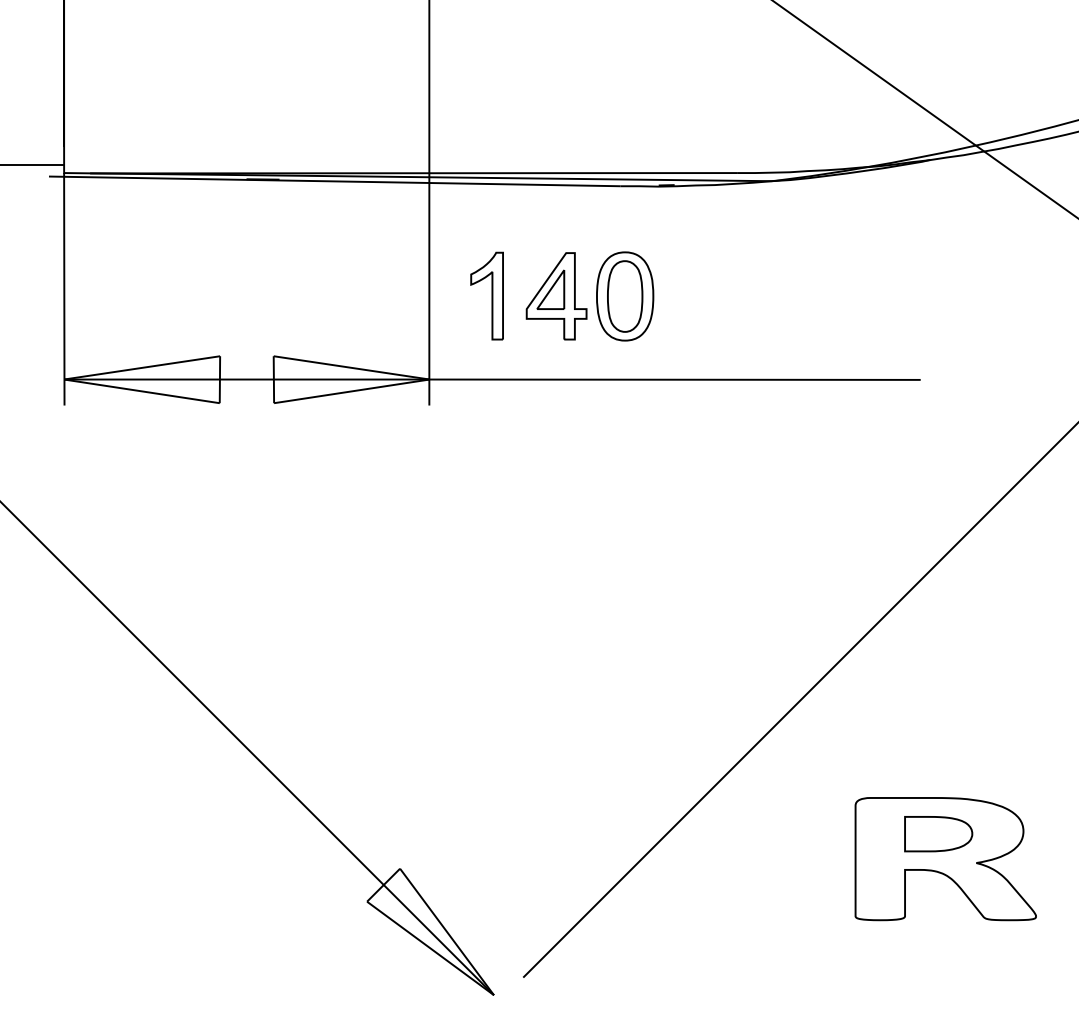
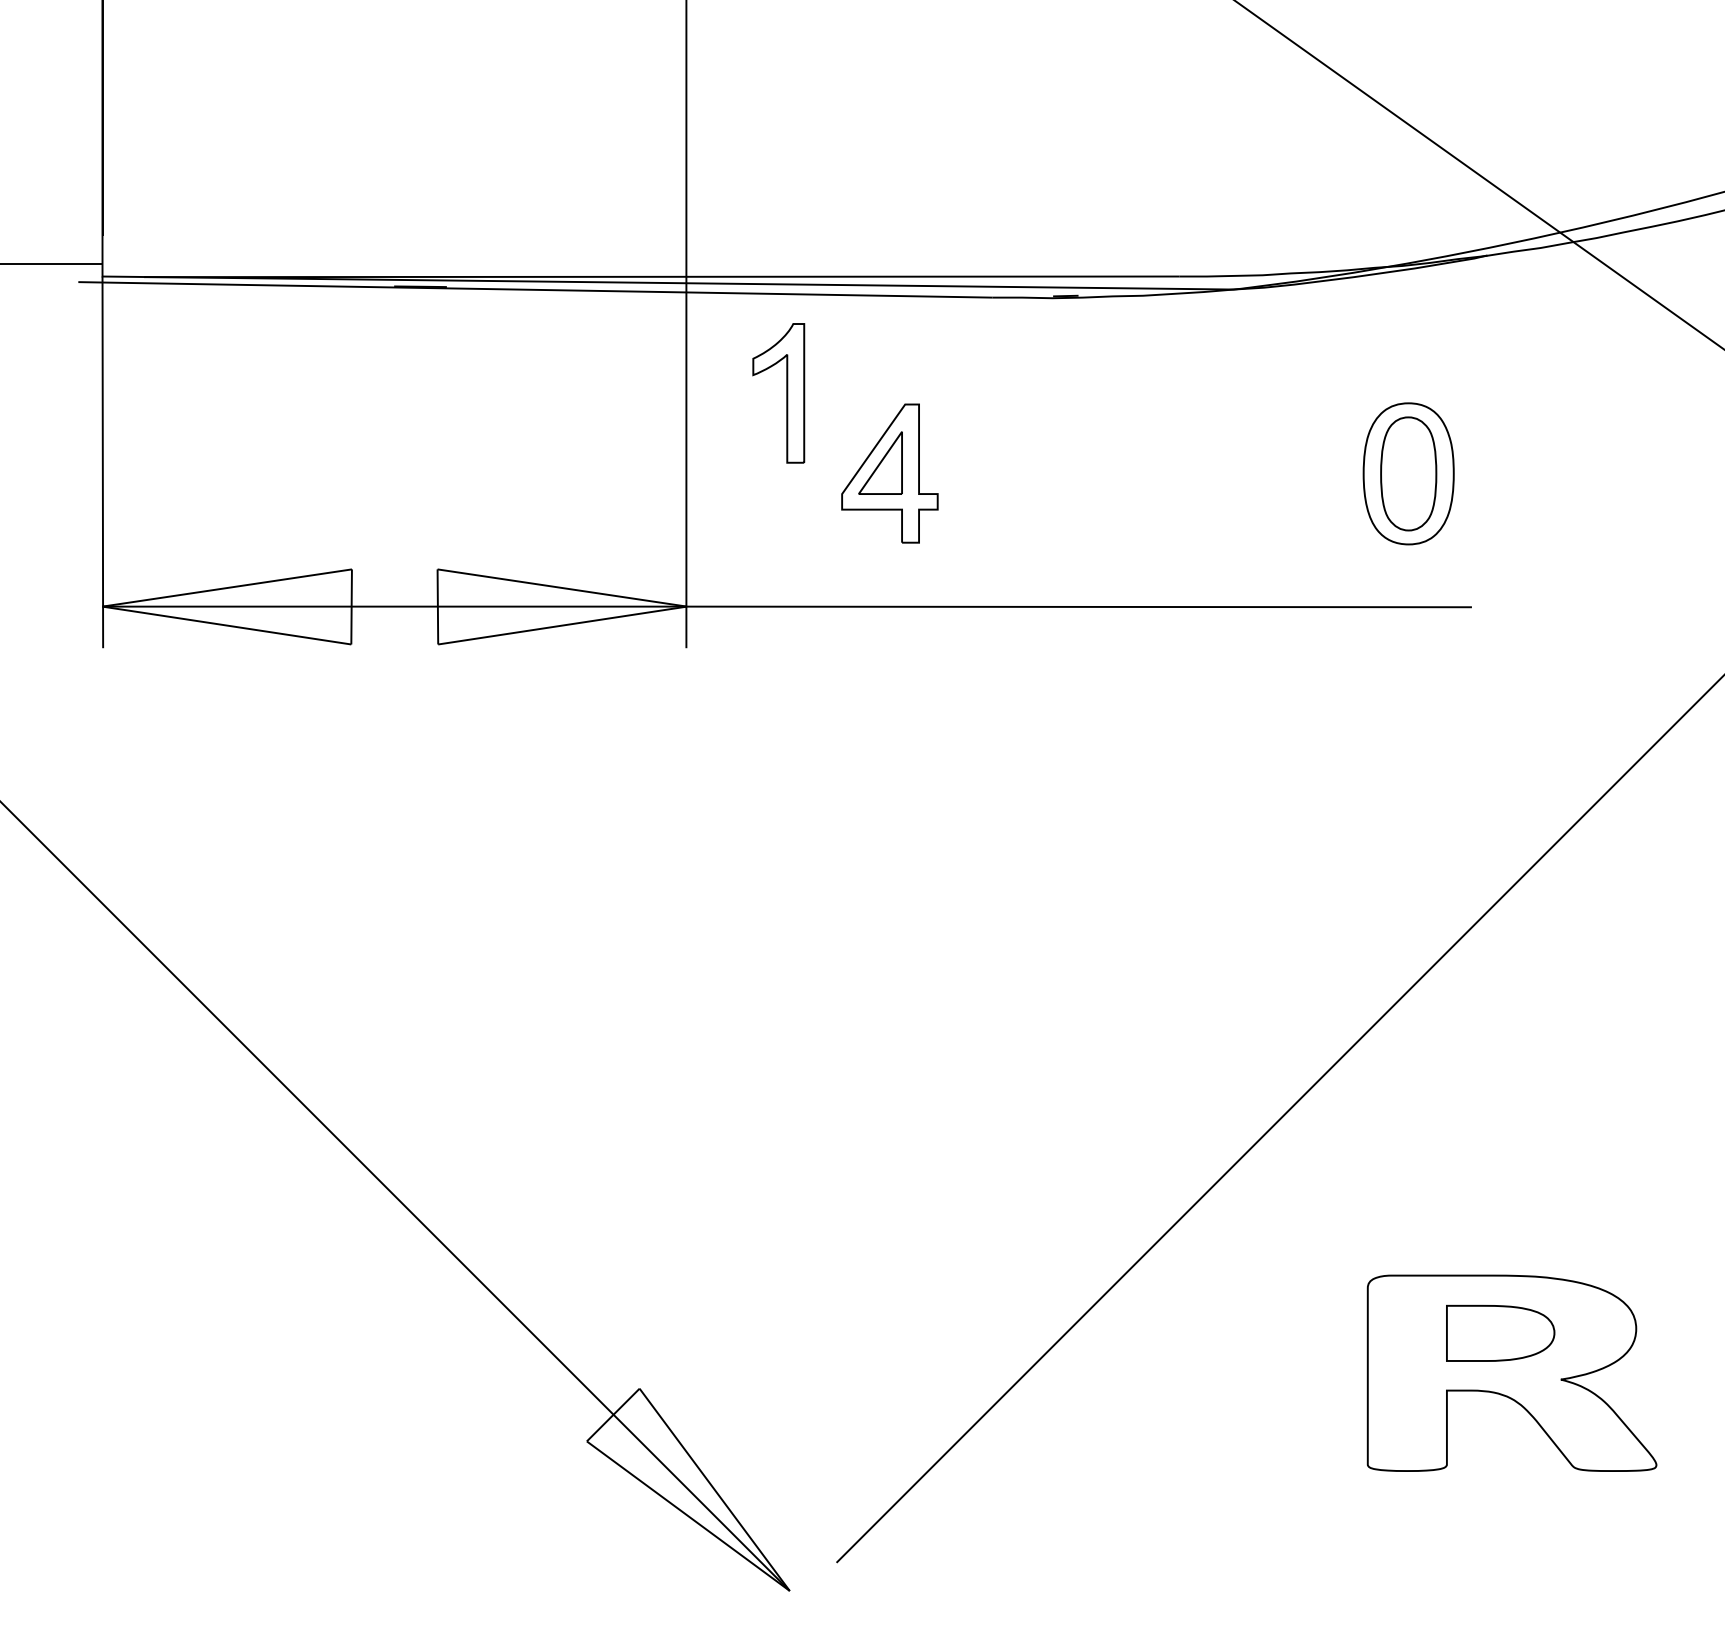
part: (486, 295) -> (777, 392), moved
part: (625, 296) -> (1409, 473), moved

